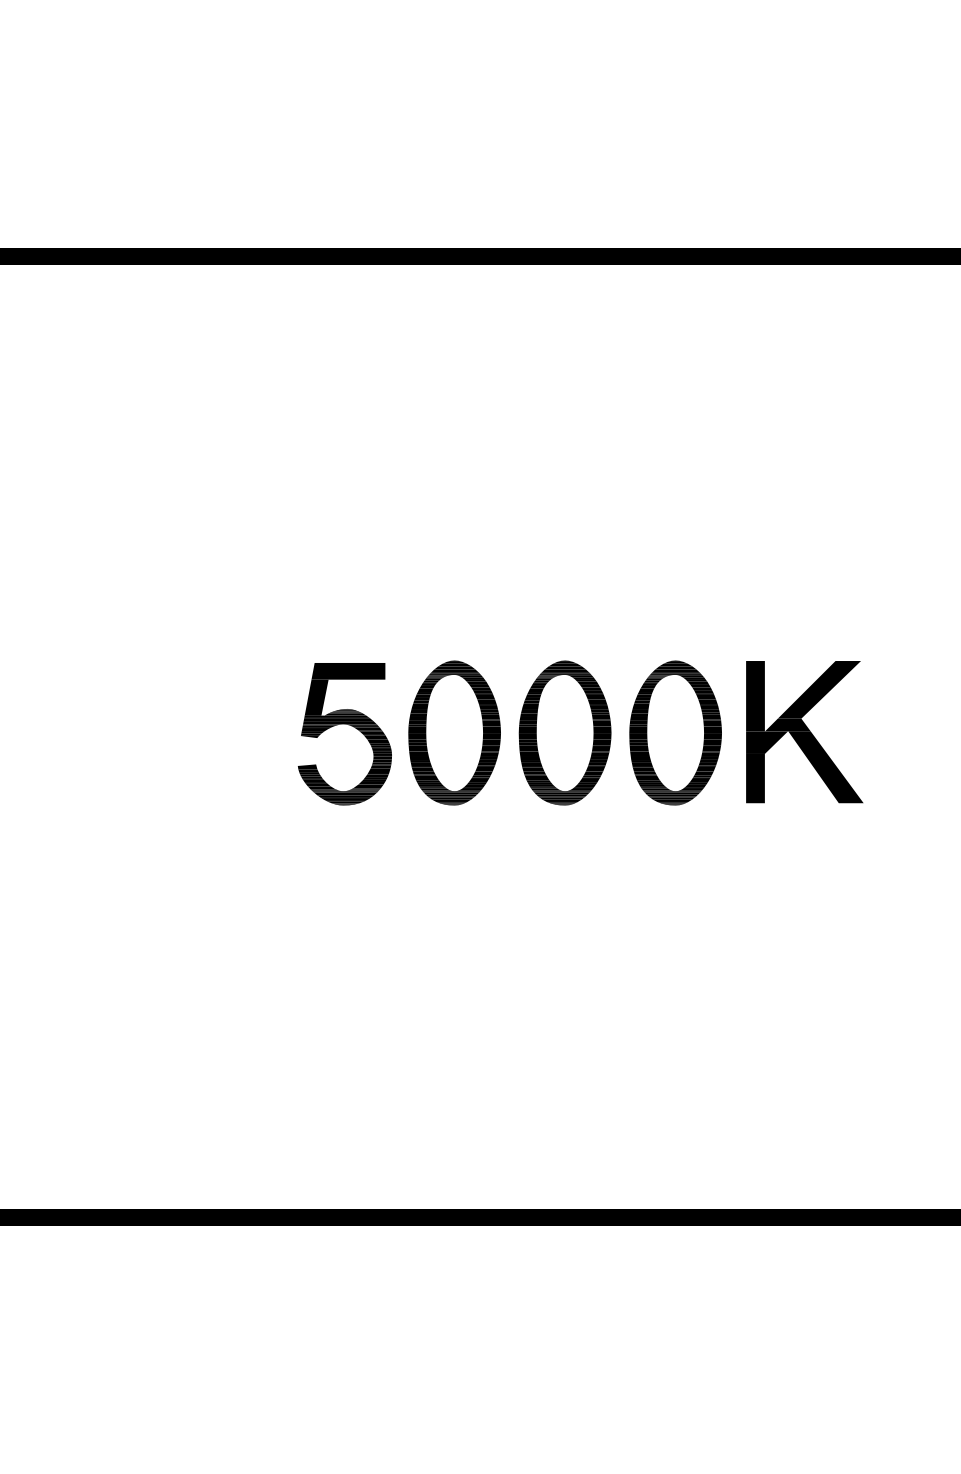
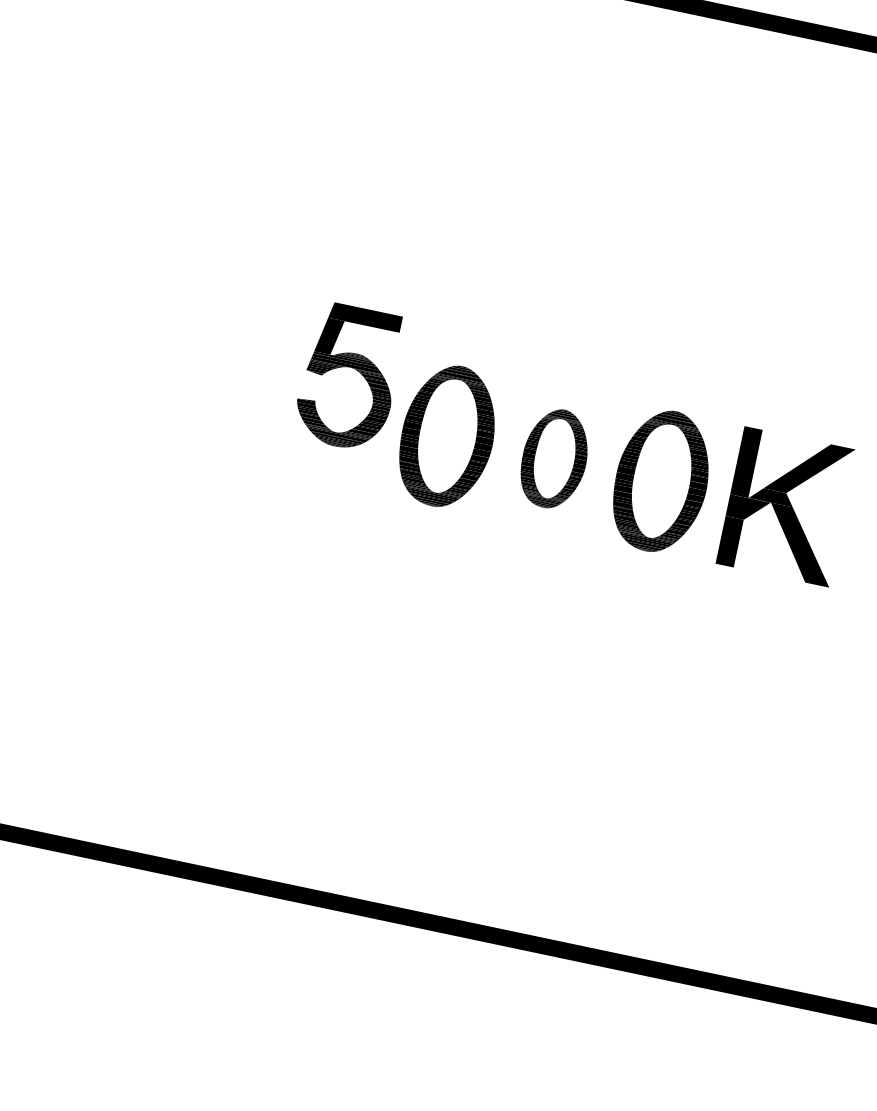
part: (348, 725) -> (354, 369), moved
part: (564, 732) -> (554, 458), size x0.7

